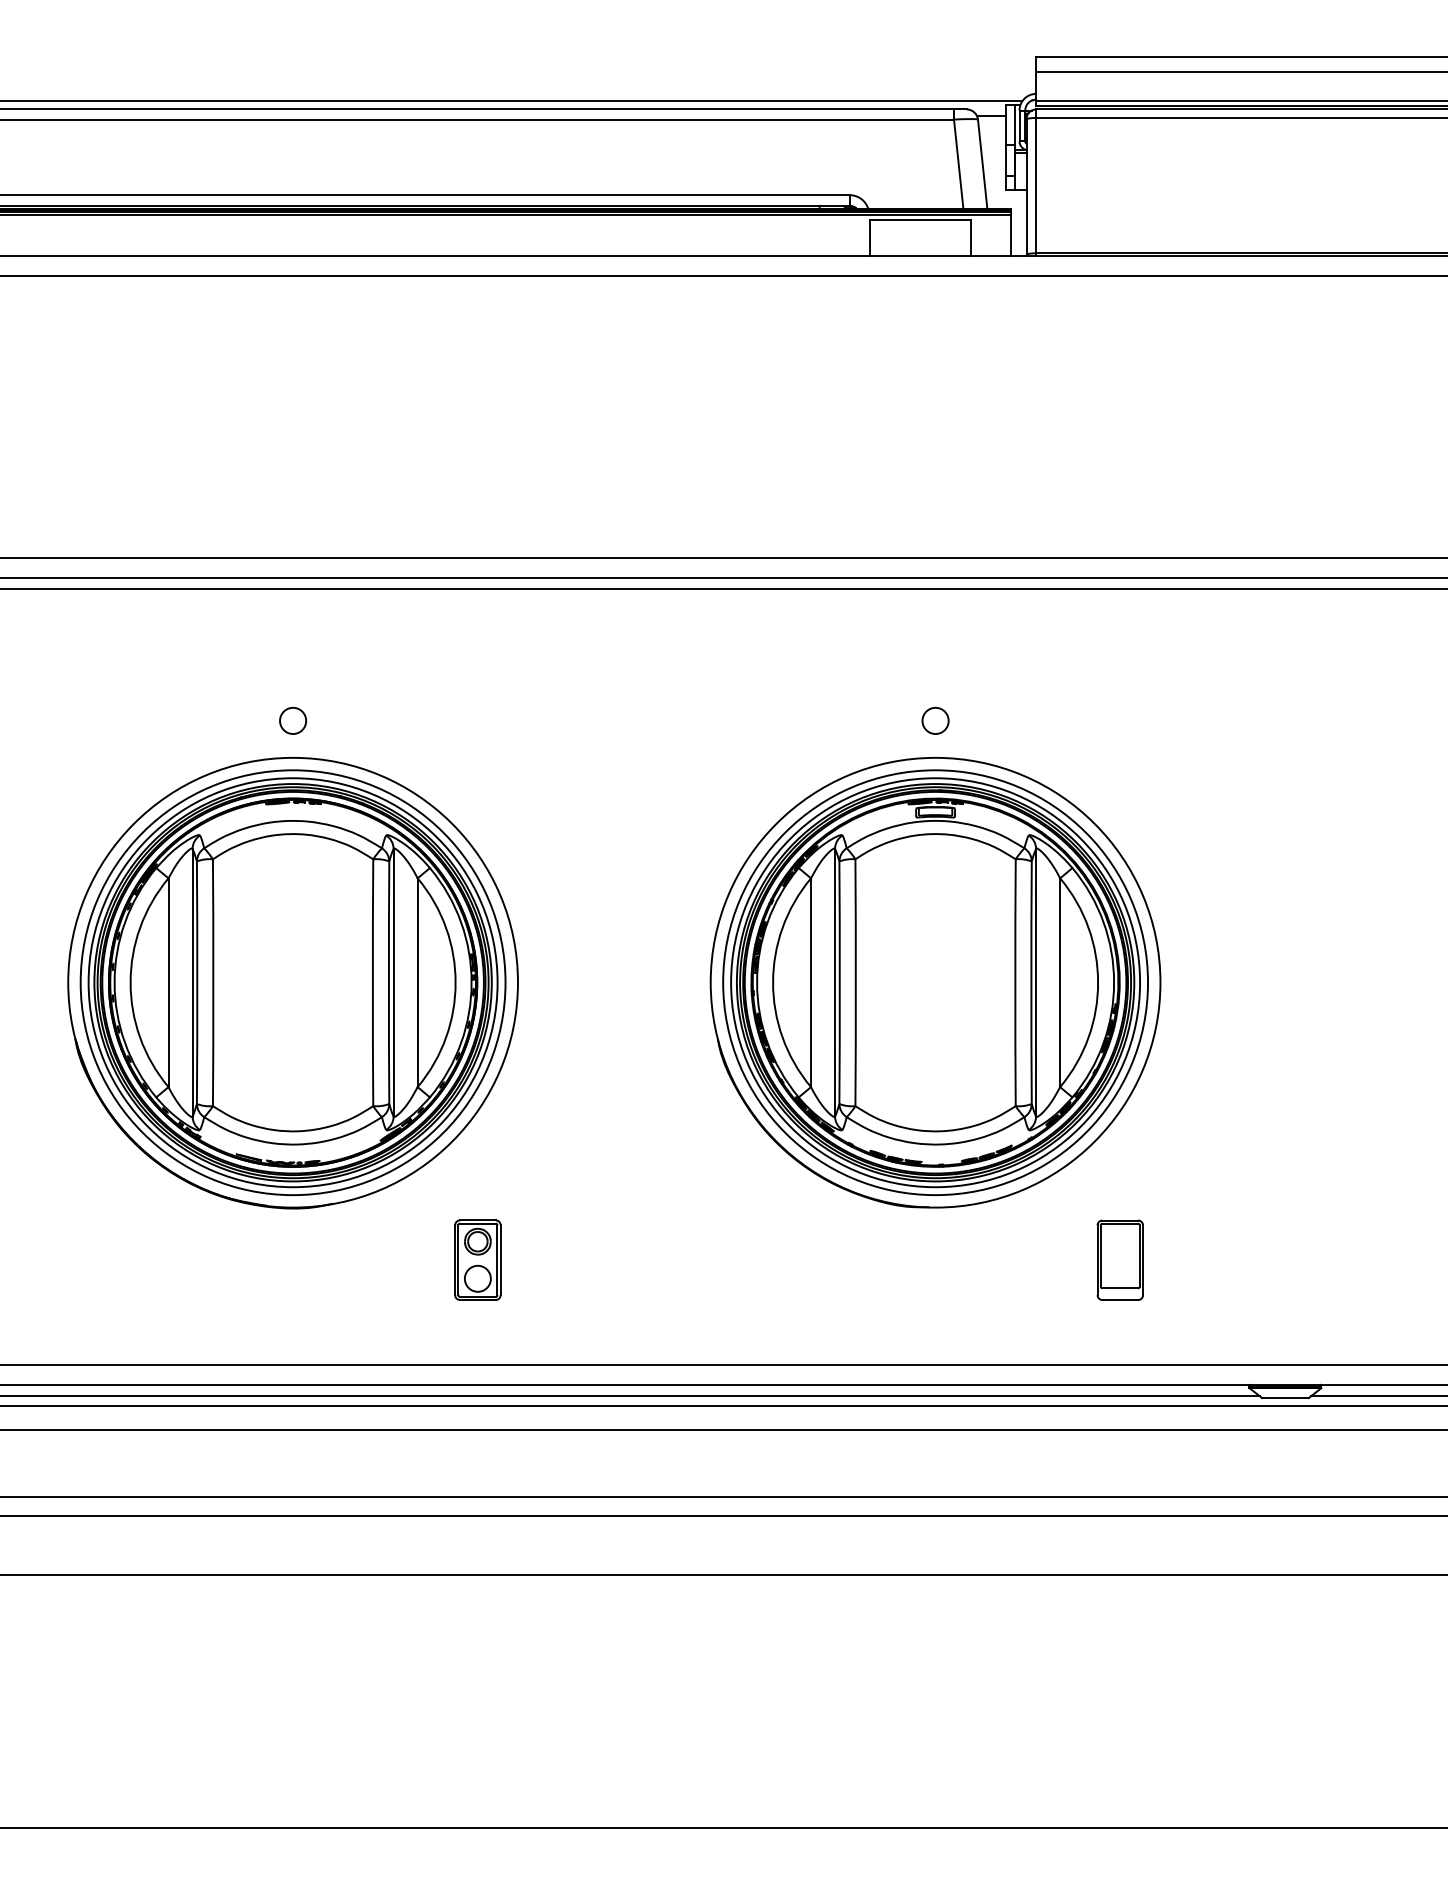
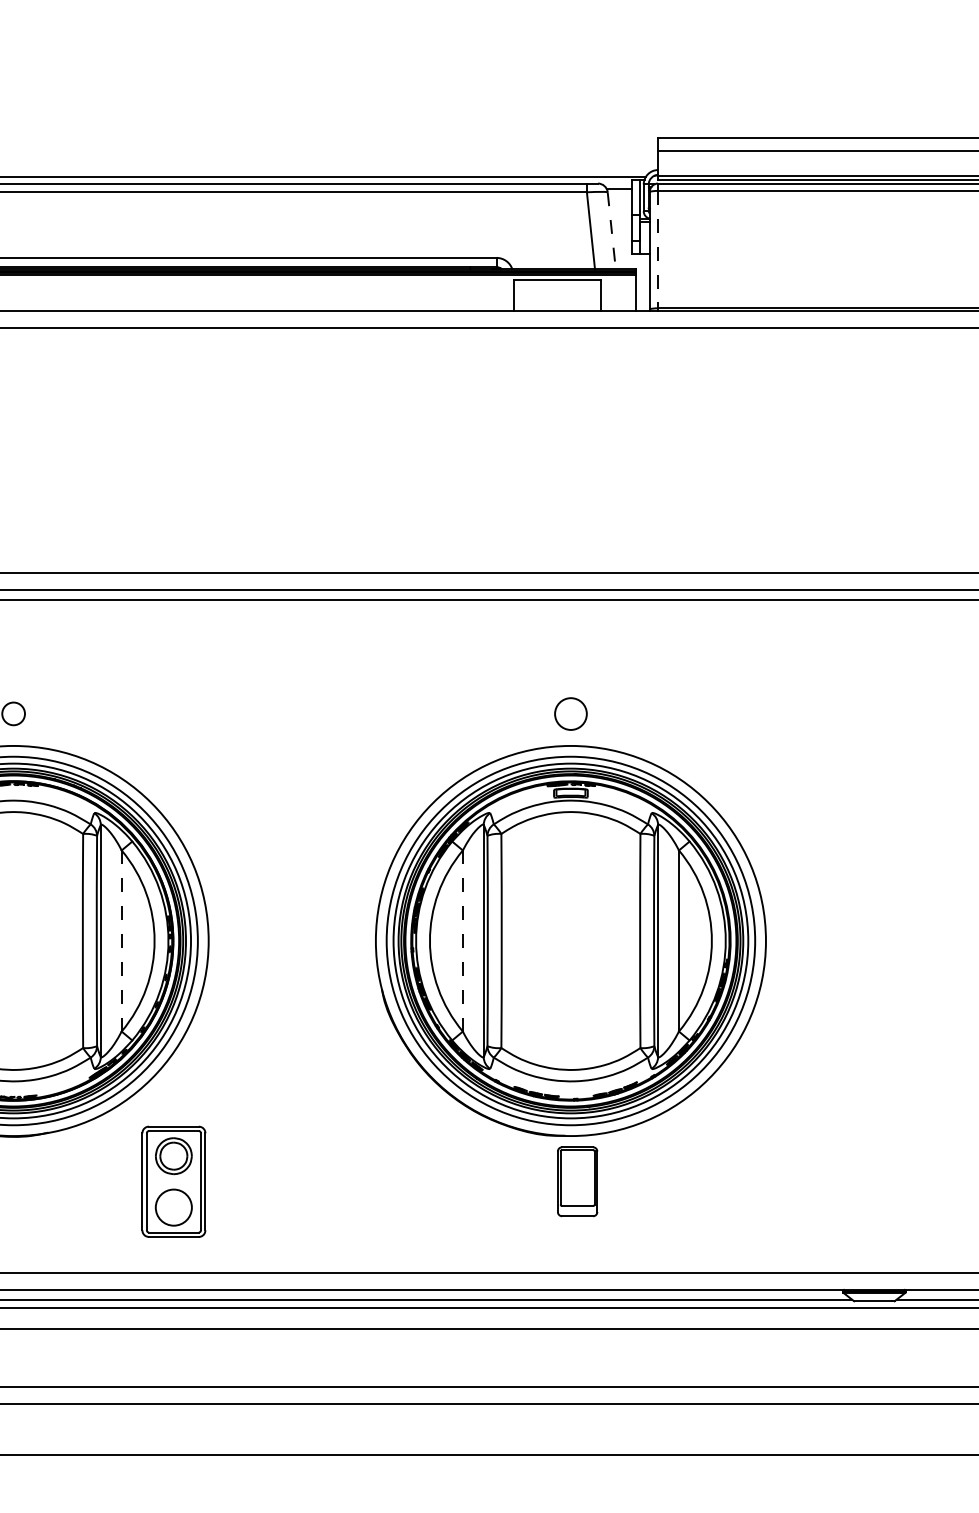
line: (982, 164) -> (611, 231), solid -> dashed
line: (1036, 185) -> (658, 249), solid -> dashed
circle: (935, 720) -> (570, 713), size x1.4
line: (811, 982) -> (463, 940), solid -> dashed
line: (417, 983) -> (121, 941), solid -> dashed
part: (477, 1259) -> (173, 1181), size x1.6
part: (1119, 1259) -> (576, 1181), moved

